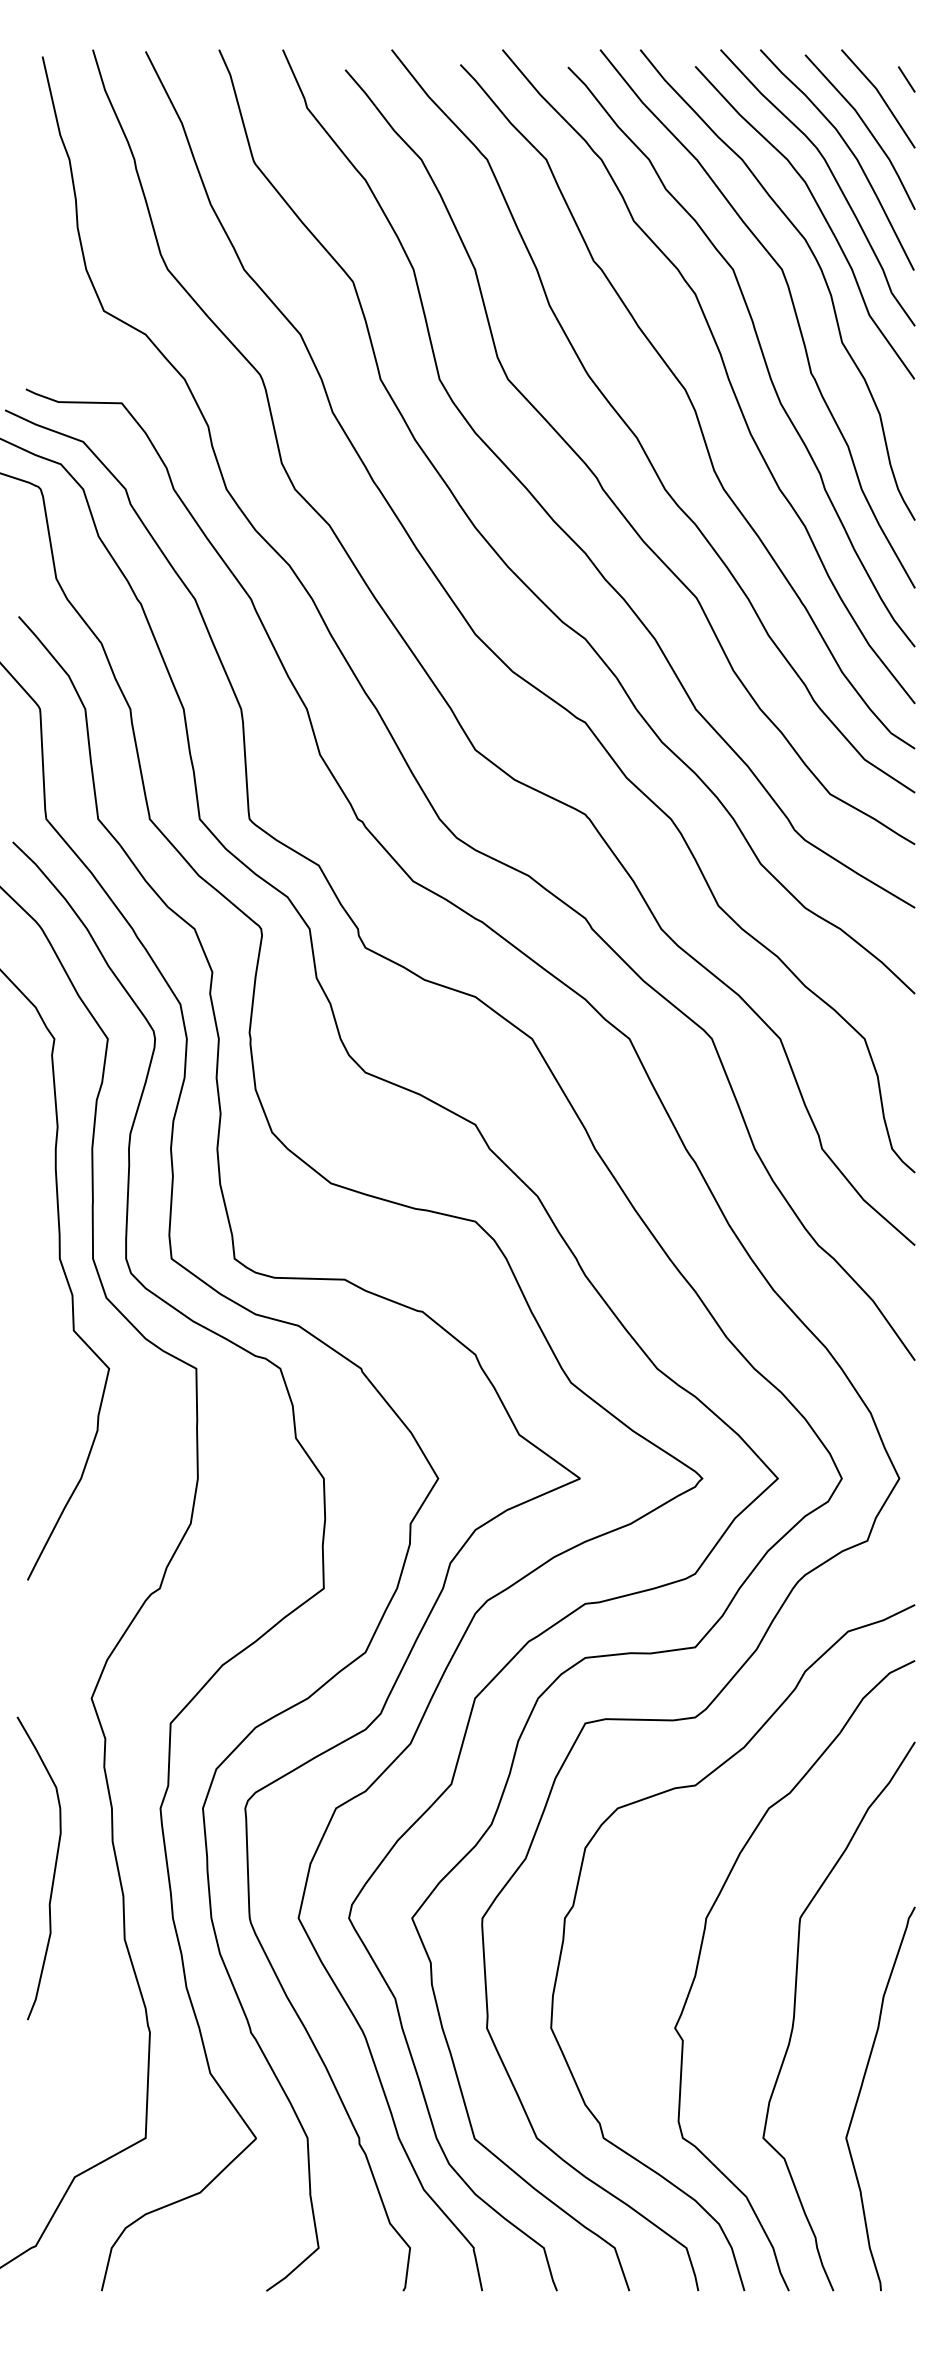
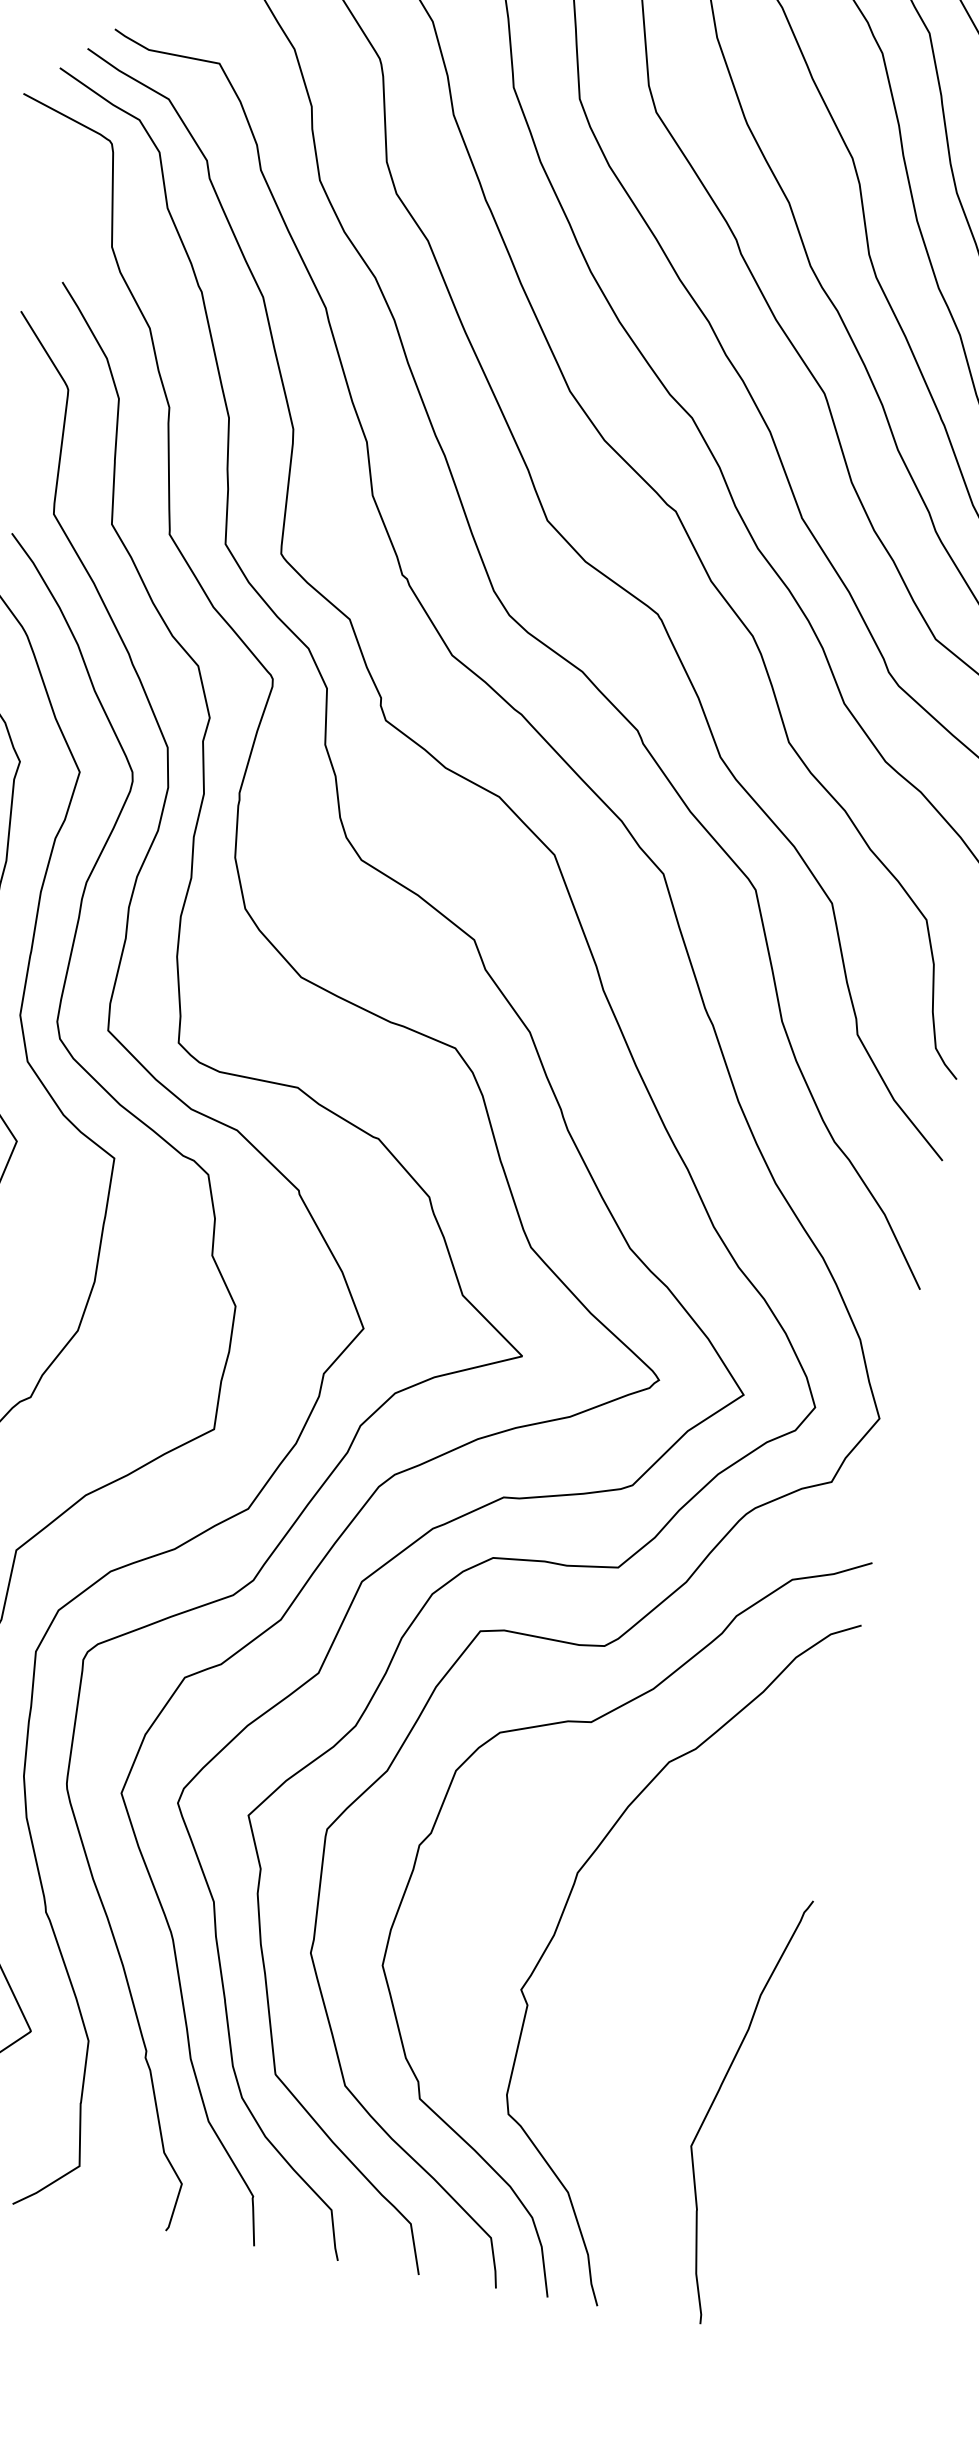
curve: (795, 2013) -> (658, 1996), removed

